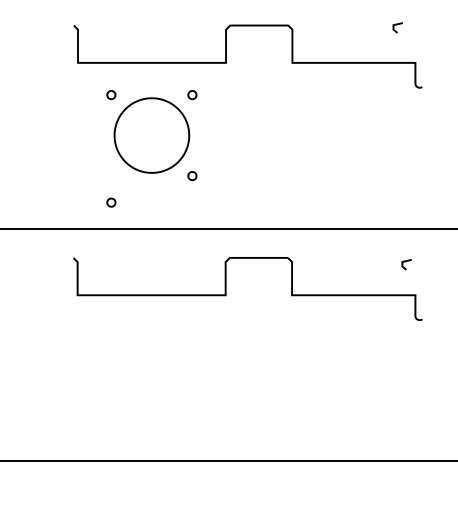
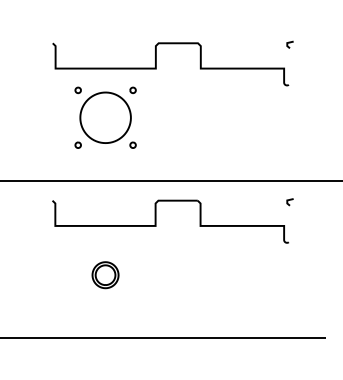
line: (396, 25) -> (289, 43), moved
part: (110, 201) -> (77, 144), moved
line: (404, 265) -> (288, 202), moved
part: (151, 368) -> (105, 275), added

